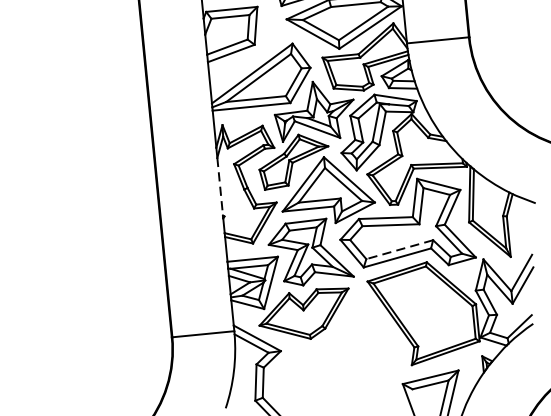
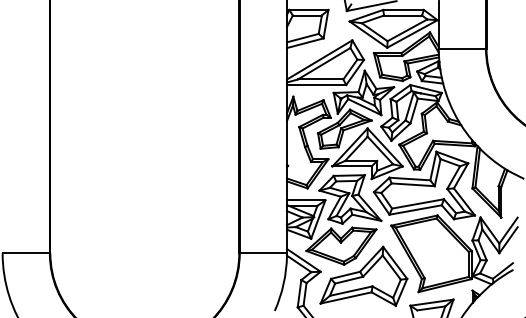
line: (220, 187) -> (287, 143), dashed -> solid
line: (399, 250) -> (417, 204), dashed -> solid
part: (337, 350) -> (363, 275), added

